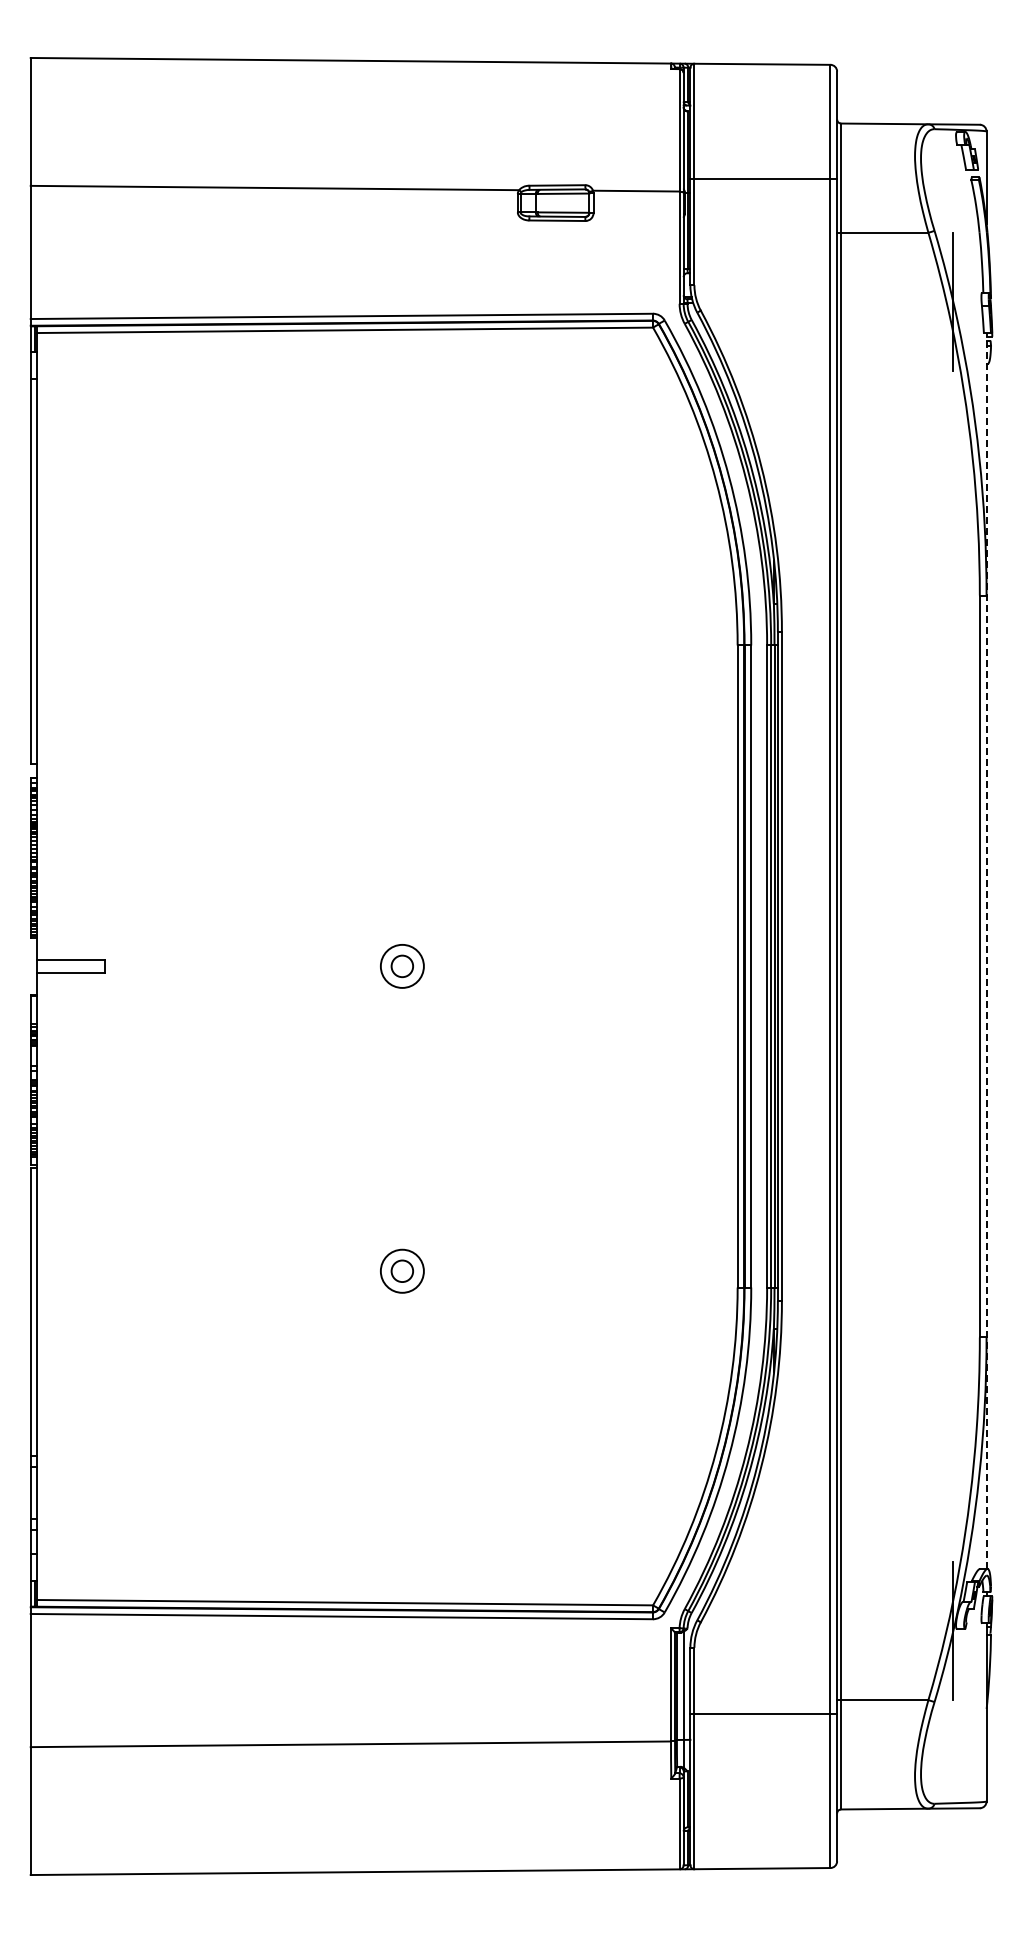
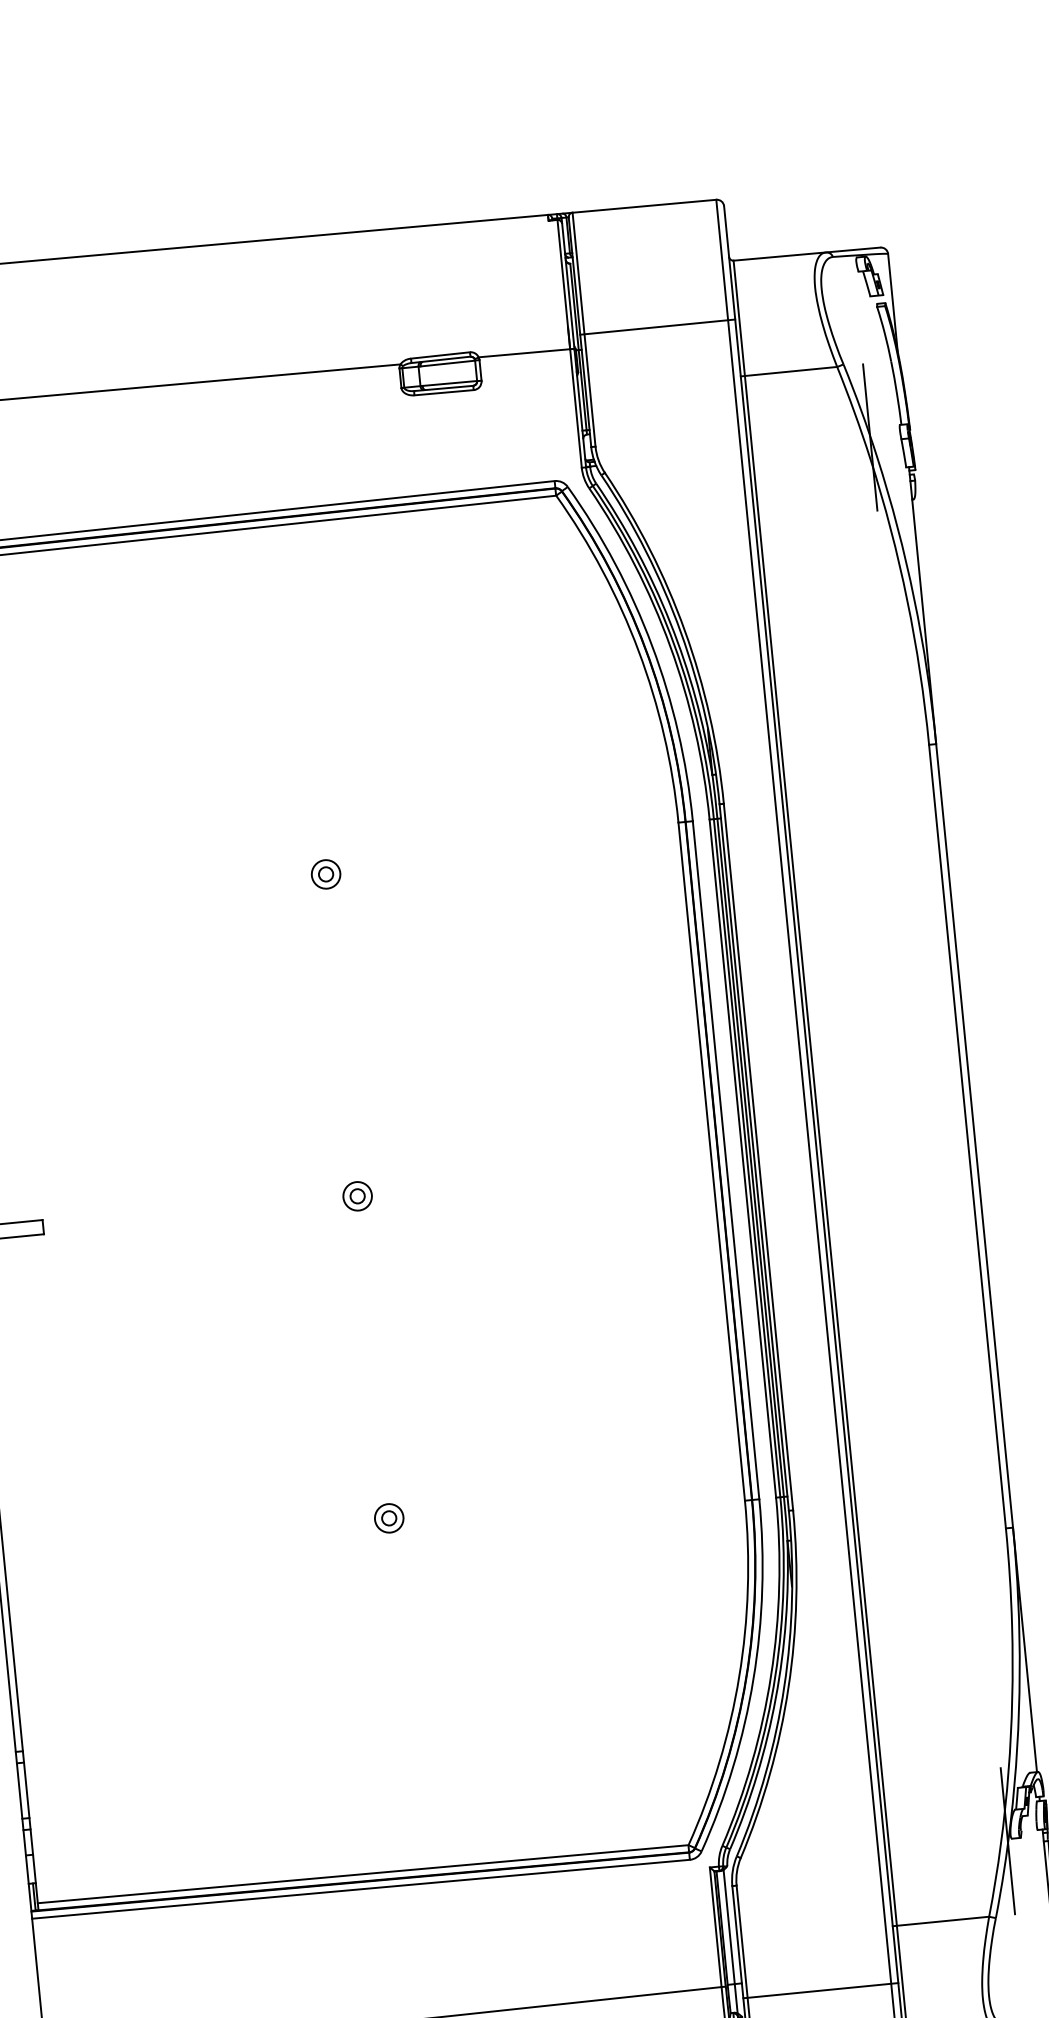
part: (402, 661) -> (326, 874), added
line: (986, 951) -> (972, 1120), dashed -> solid
part: (402, 966) -> (357, 1196), size x0.62
part: (402, 1271) -> (389, 1518), size x0.62
line: (763, 1714) -> (820, 1991), moved

